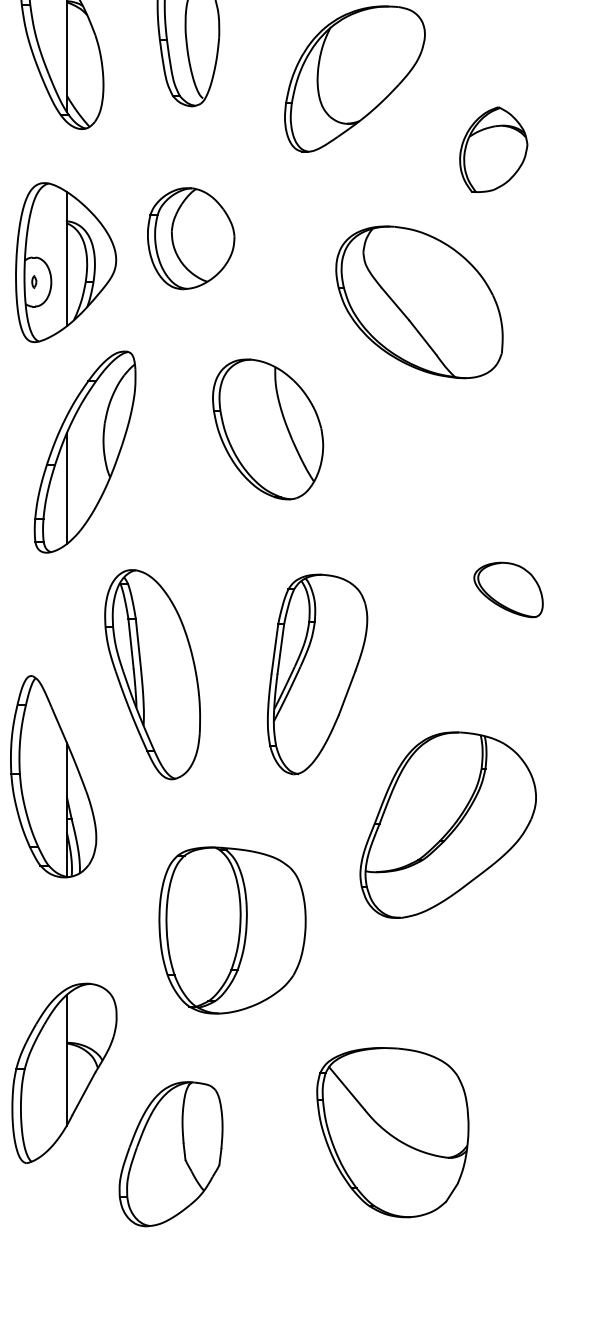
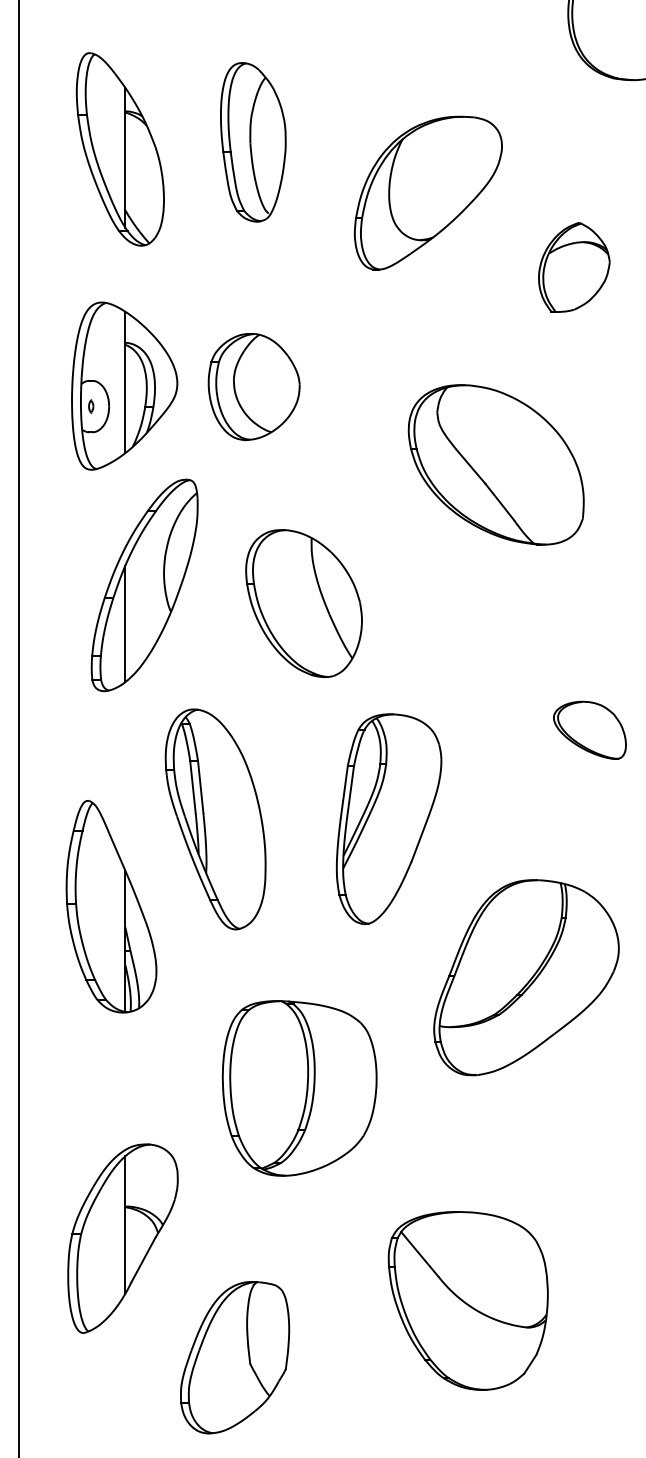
part: (190, 239) -> (253, 387), moved
part: (418, 301) -> (495, 464), moved
part: (267, 429) -> (303, 603), moved
part: (53, 776) -> (111, 906), moved
part: (171, 1154) -> (235, 1357), moved

